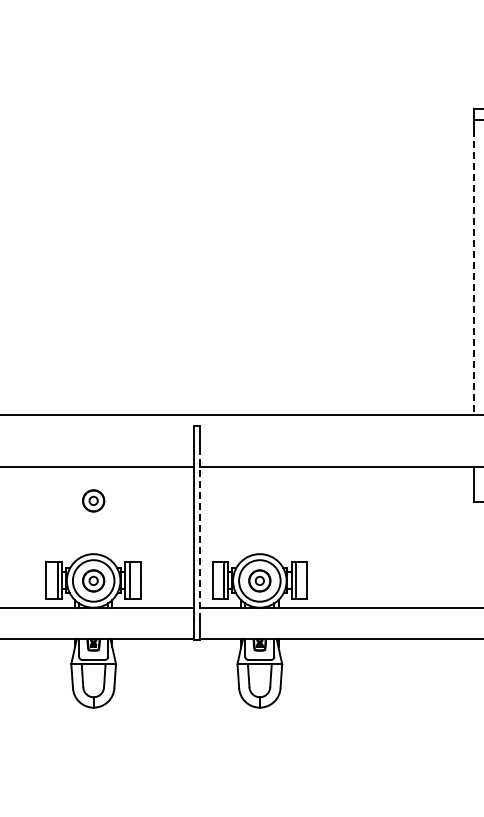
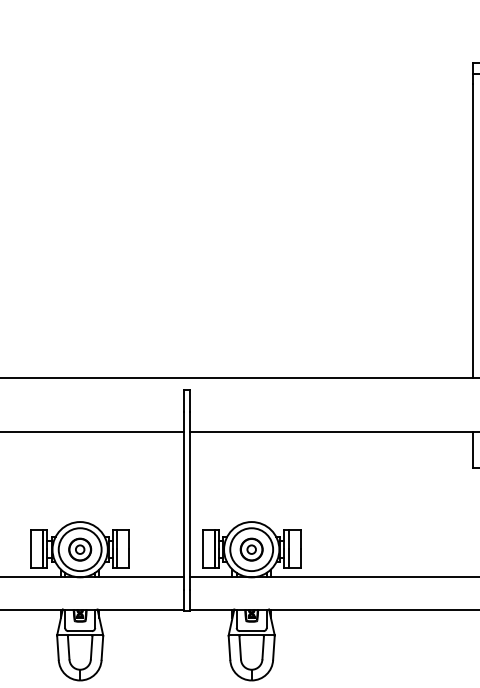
line: (474, 272) -> (473, 231), dashed -> solid
part: (93, 500) -> (80, 466), removed
line: (200, 532) -> (190, 499), dashed -> solid

